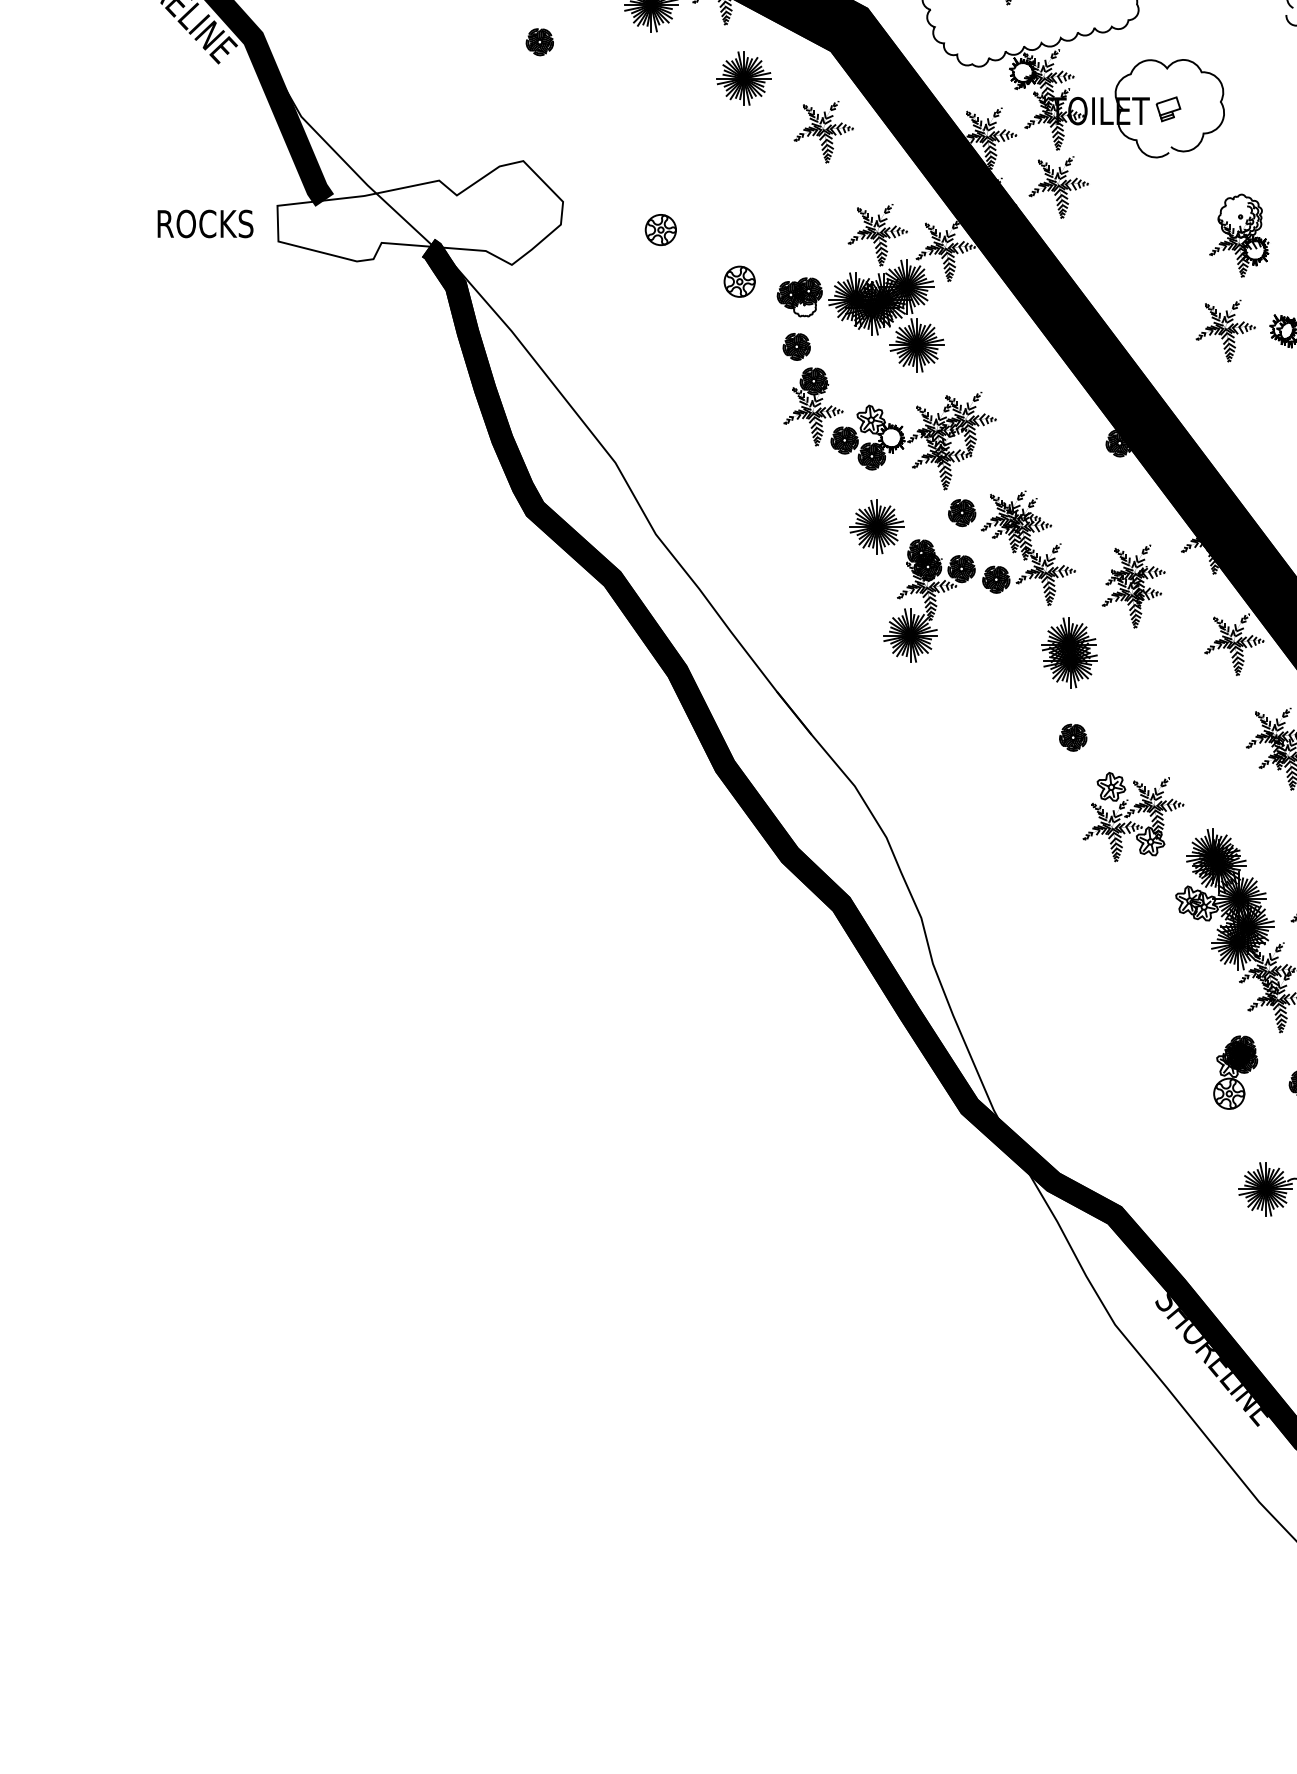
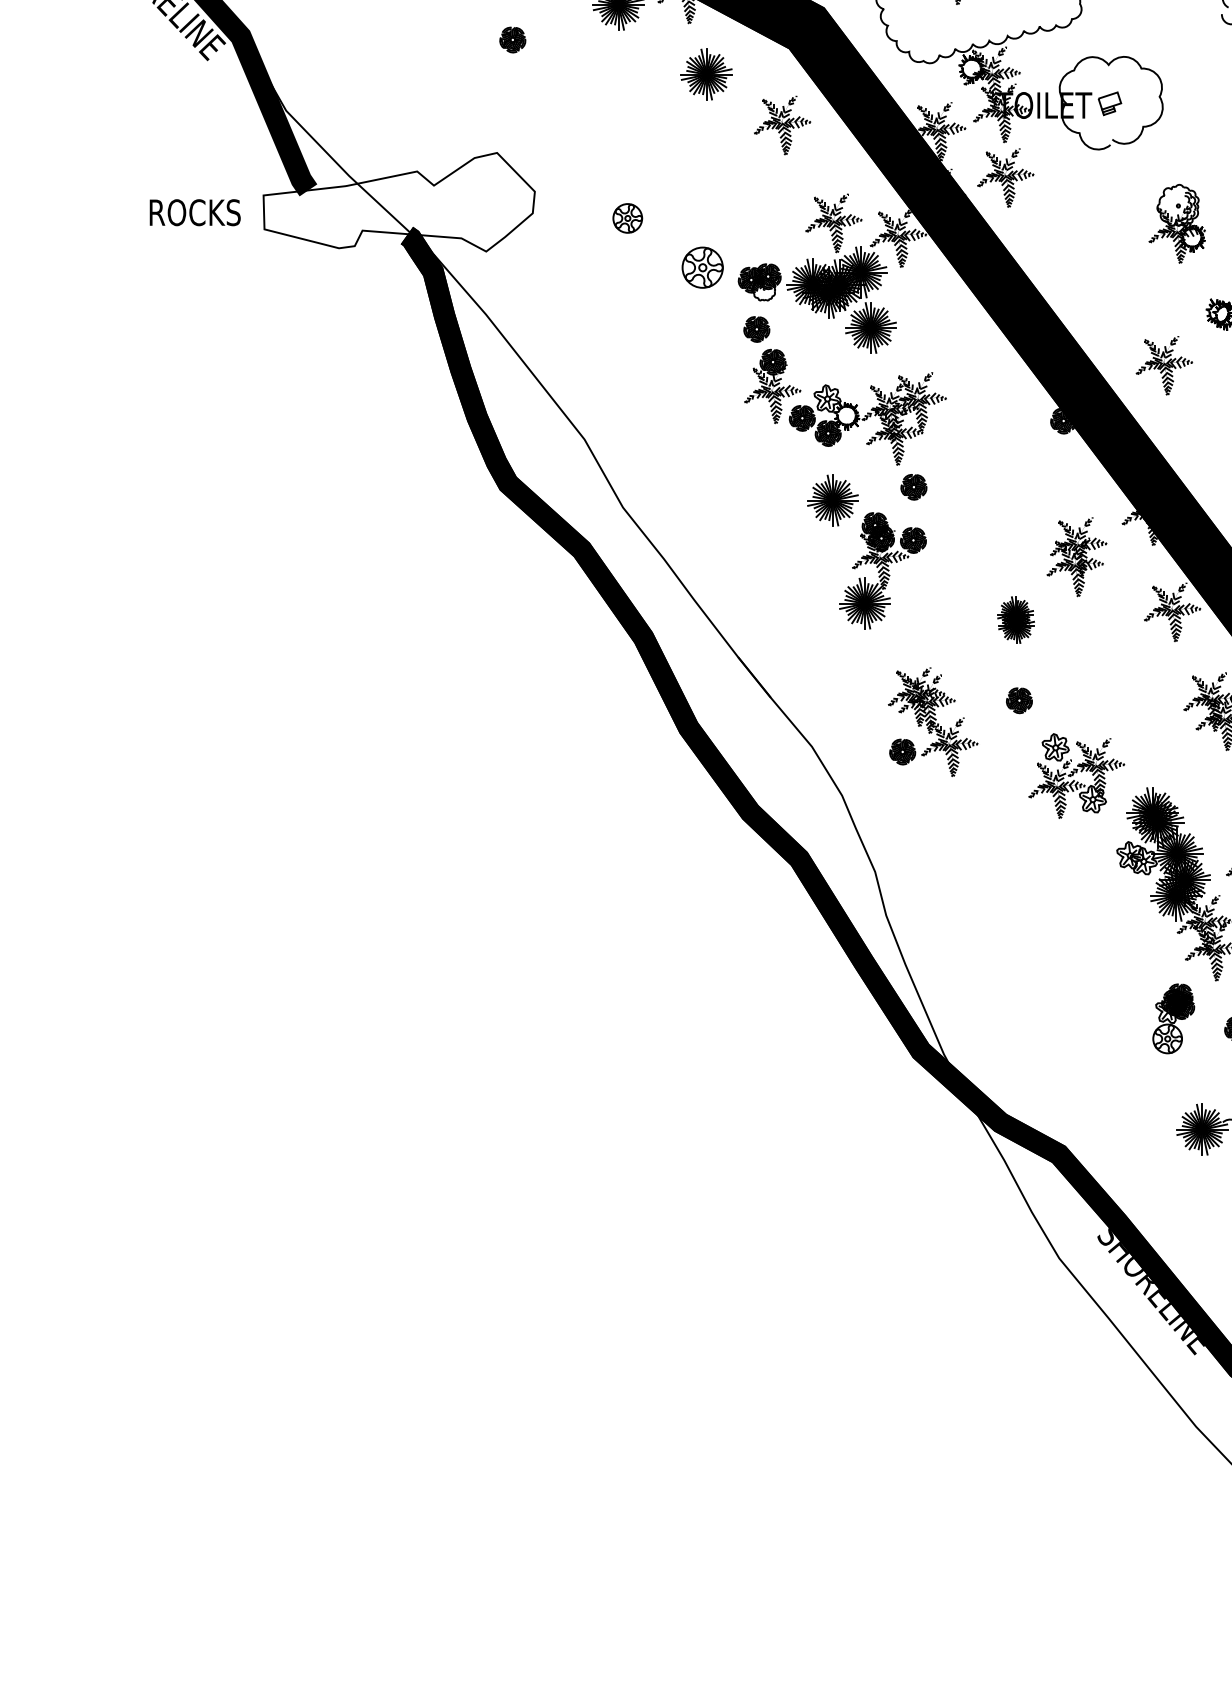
part: (739, 281) -> (702, 267), size x1.4
part: (1225, 330) -> (1164, 365), moved
part: (1027, 548) -> (932, 722), moved
part: (1069, 652) -> (1015, 619), size x0.7

